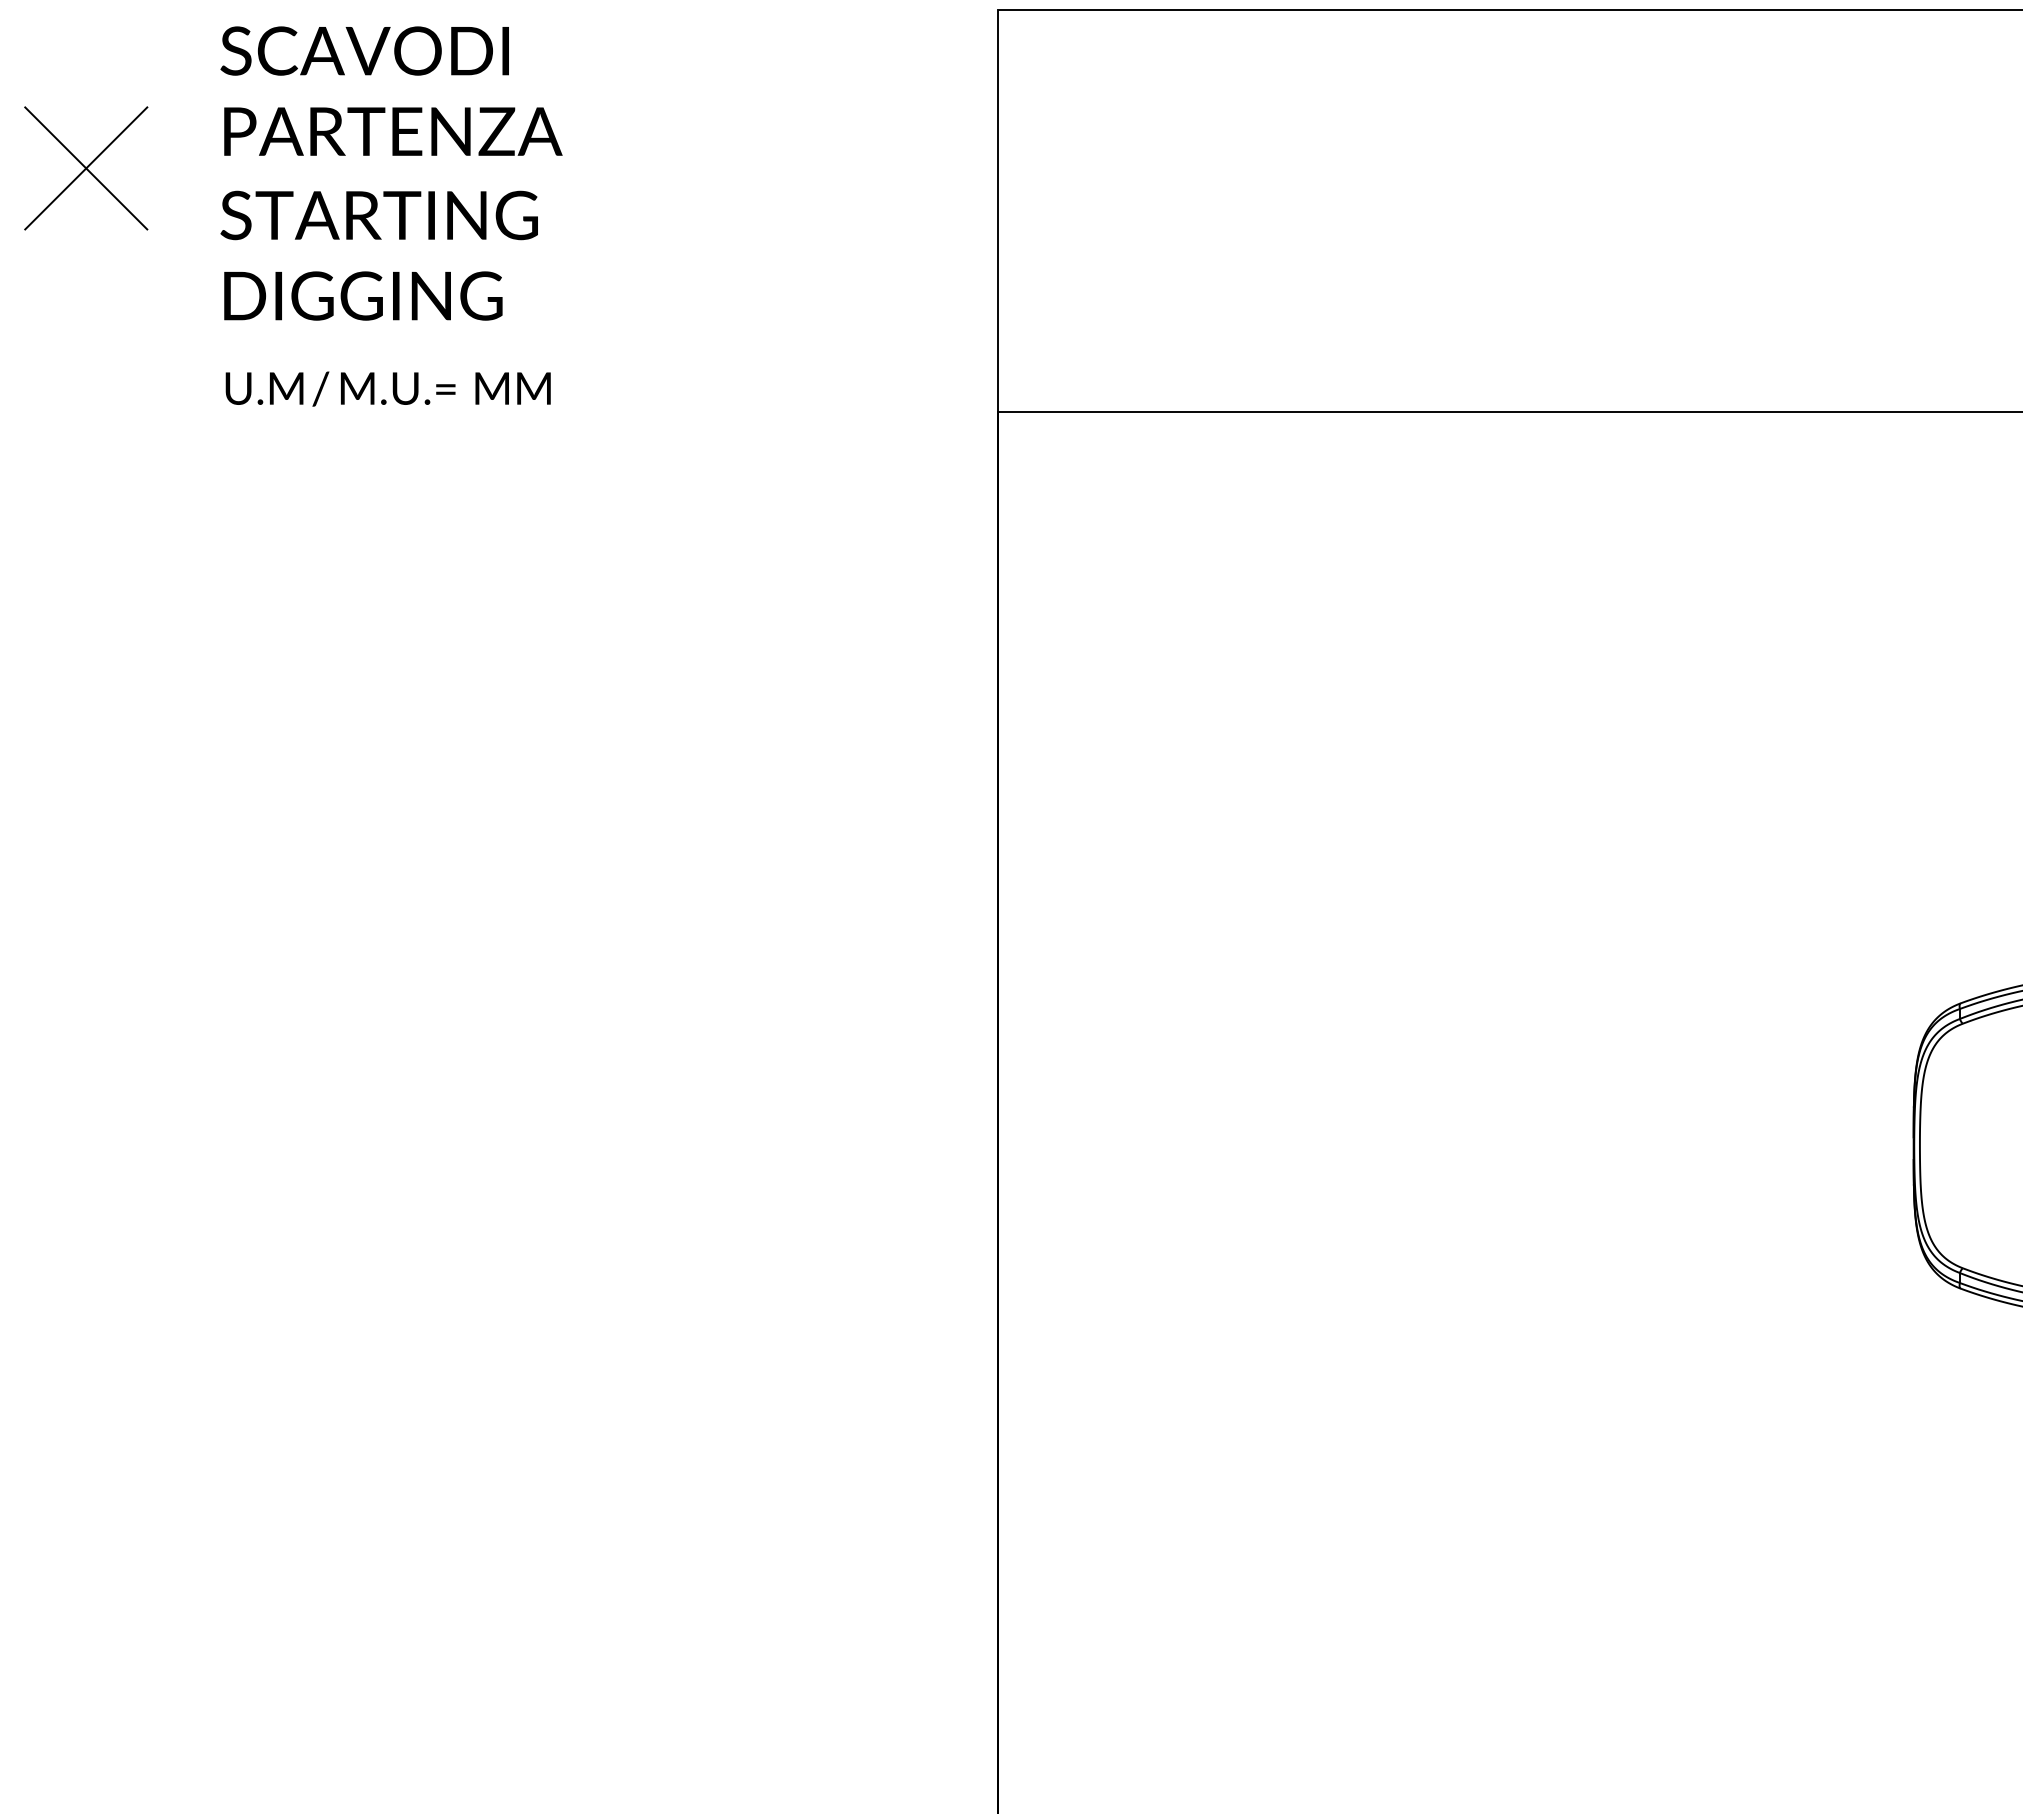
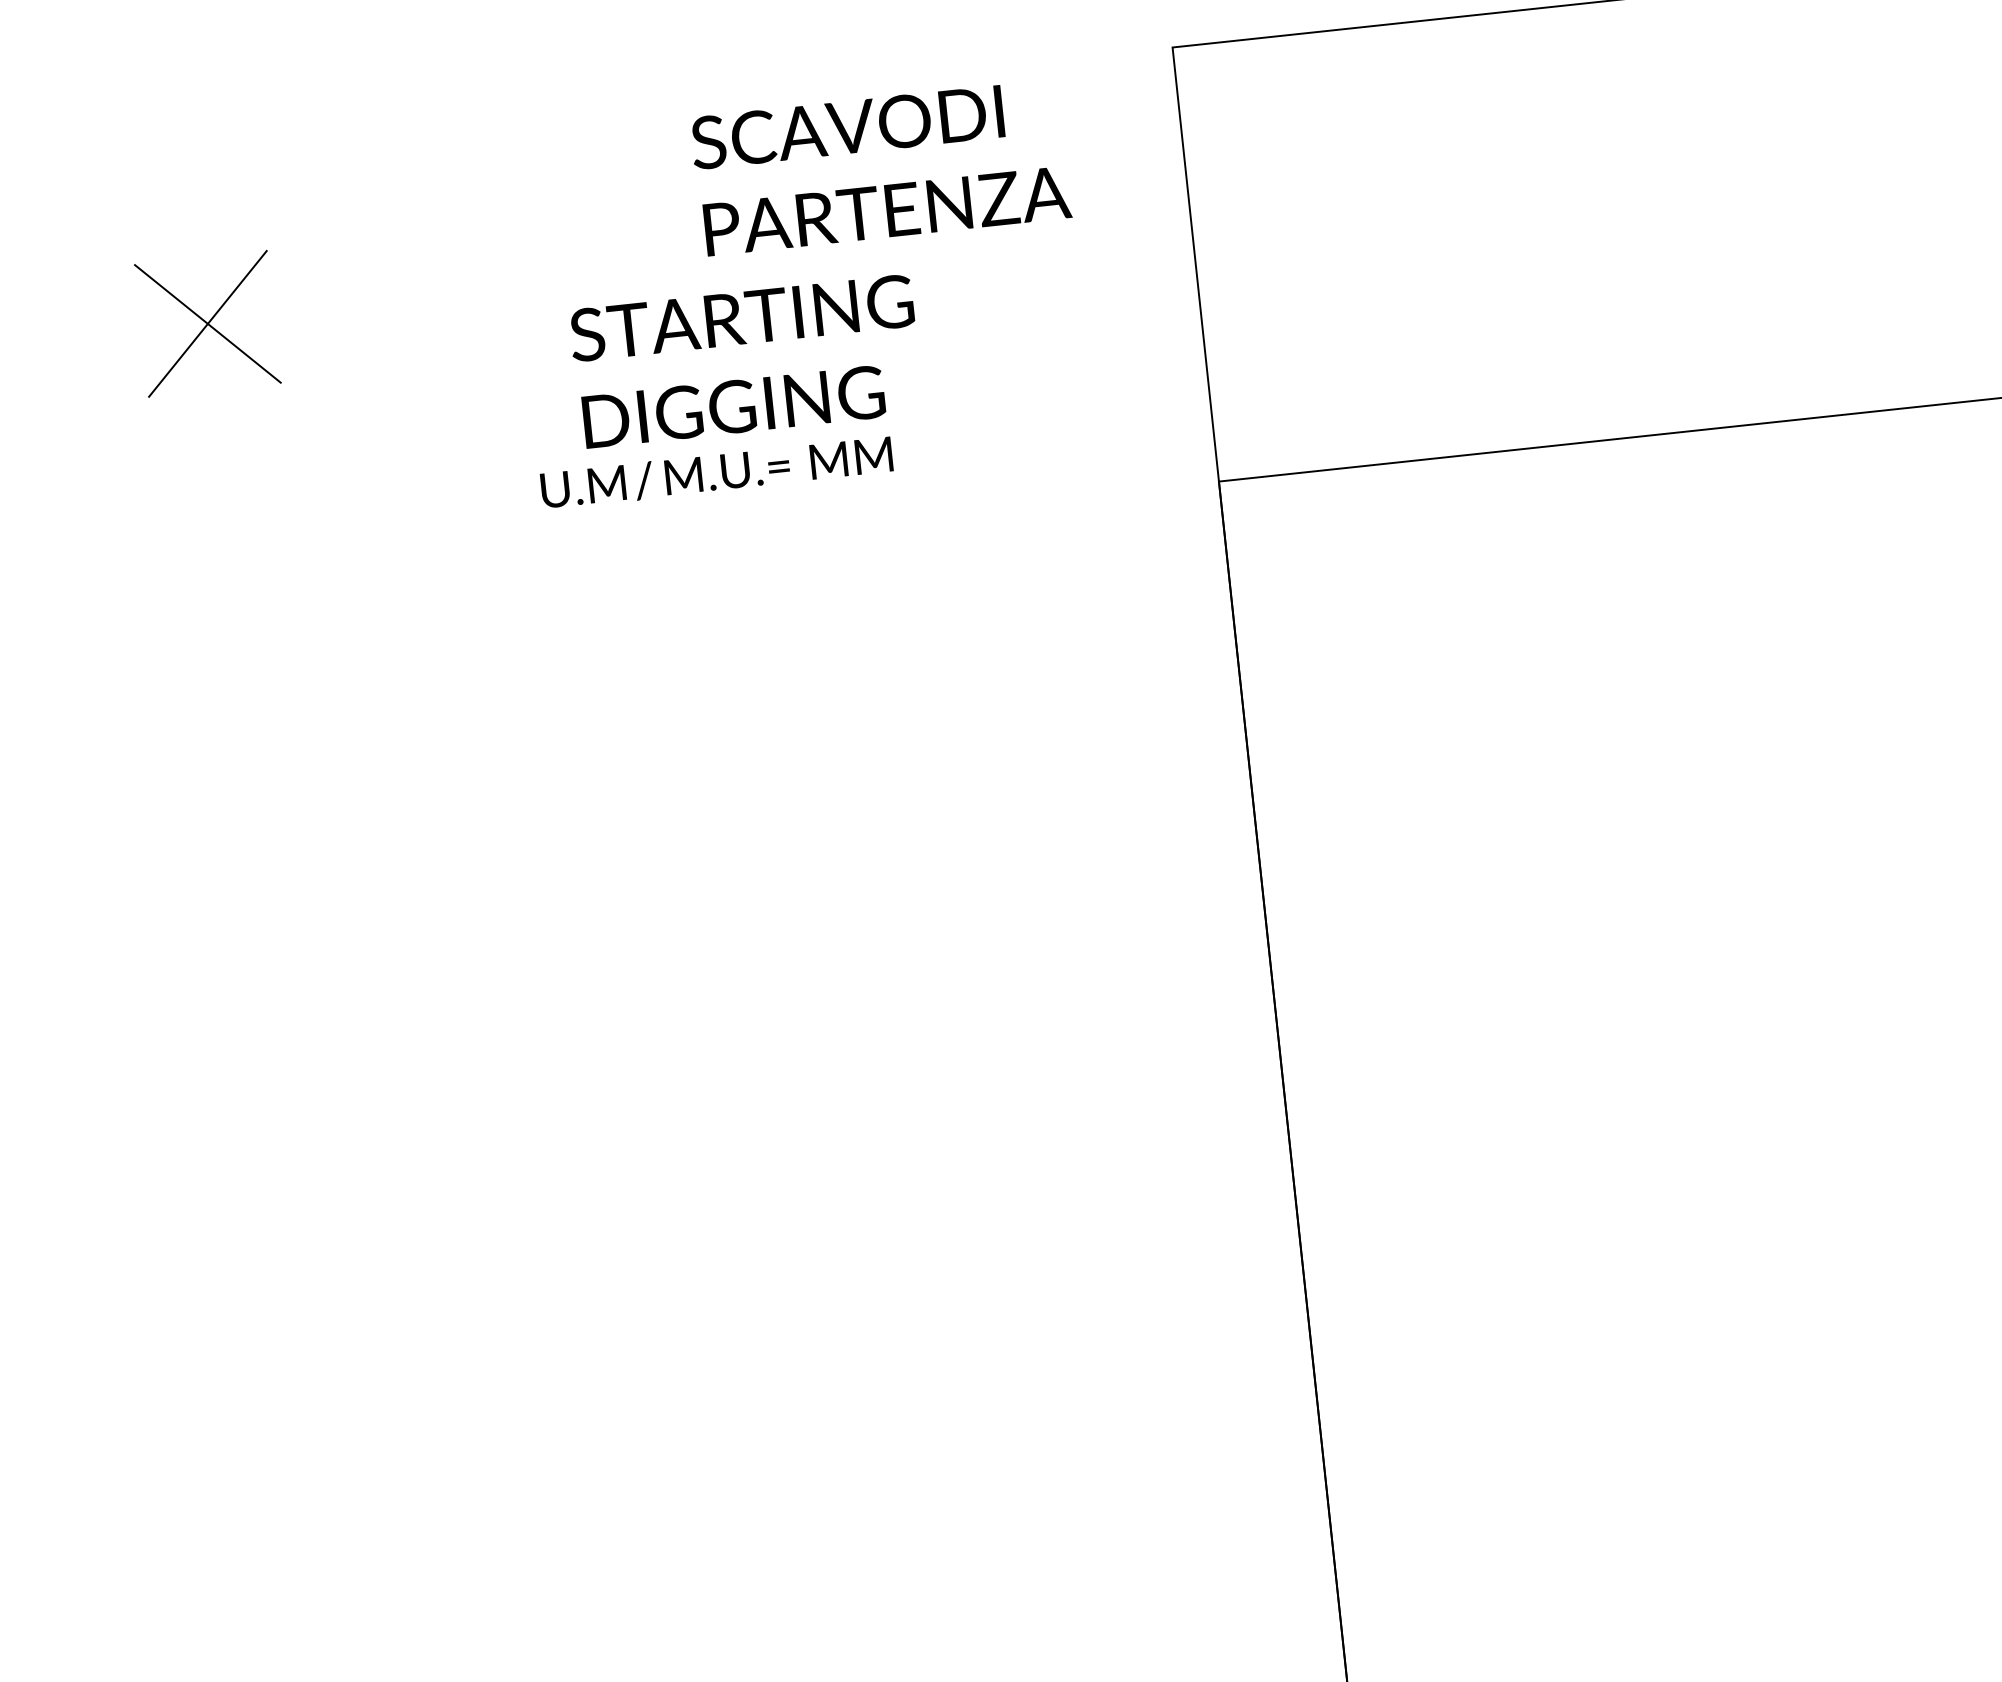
text: (391, 90) -> (880, 166), moved
text: (378, 255) -> (745, 361), moved
text: (387, 388) -> (715, 472), moved

